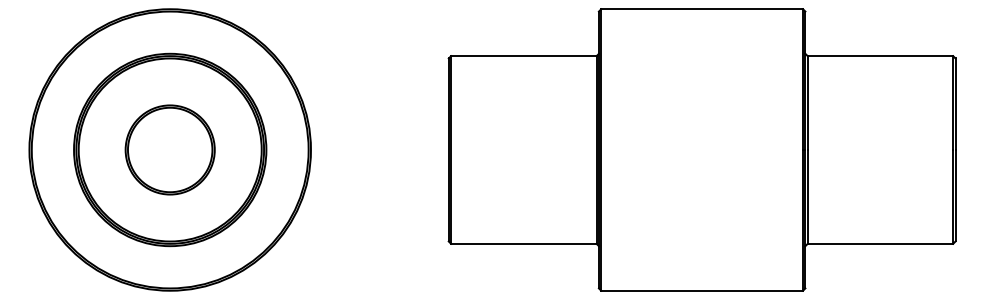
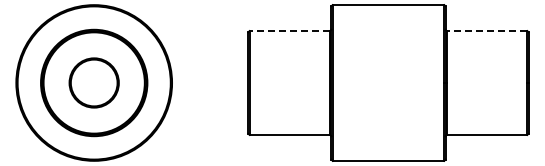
line: (523, 56) -> (289, 31), solid -> dashed
line: (879, 56) -> (486, 31), solid -> dashed

